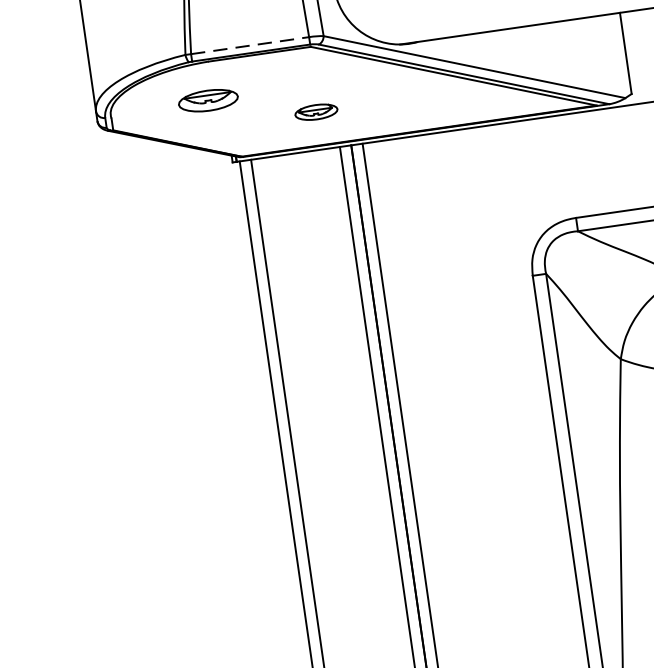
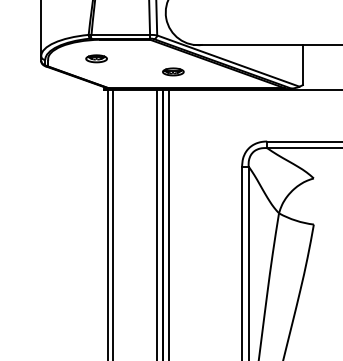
line: (251, 44) -> (121, 34), dashed -> solid
part: (208, 100) -> (96, 58), size x0.71
part: (316, 111) -> (173, 71), moved

